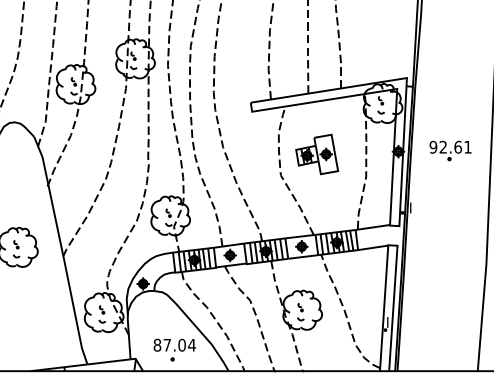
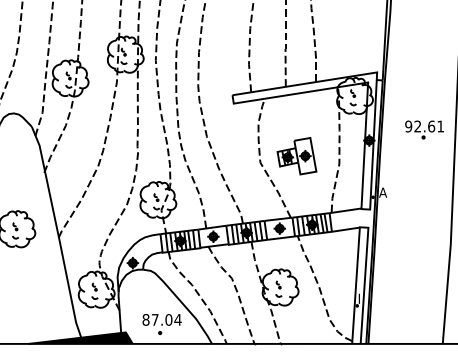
part: (450, 150) -> (424, 129), moved
part: (316, 154) -> (296, 156), moved
text: (413, 207) -> (383, 192), I -> A
fill: (86, 364) -> (80, 337), added

